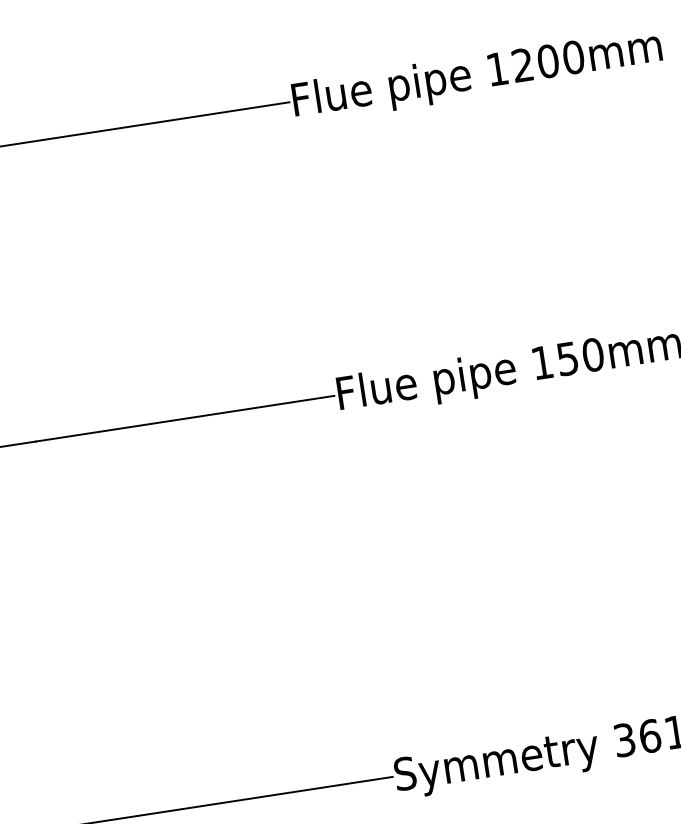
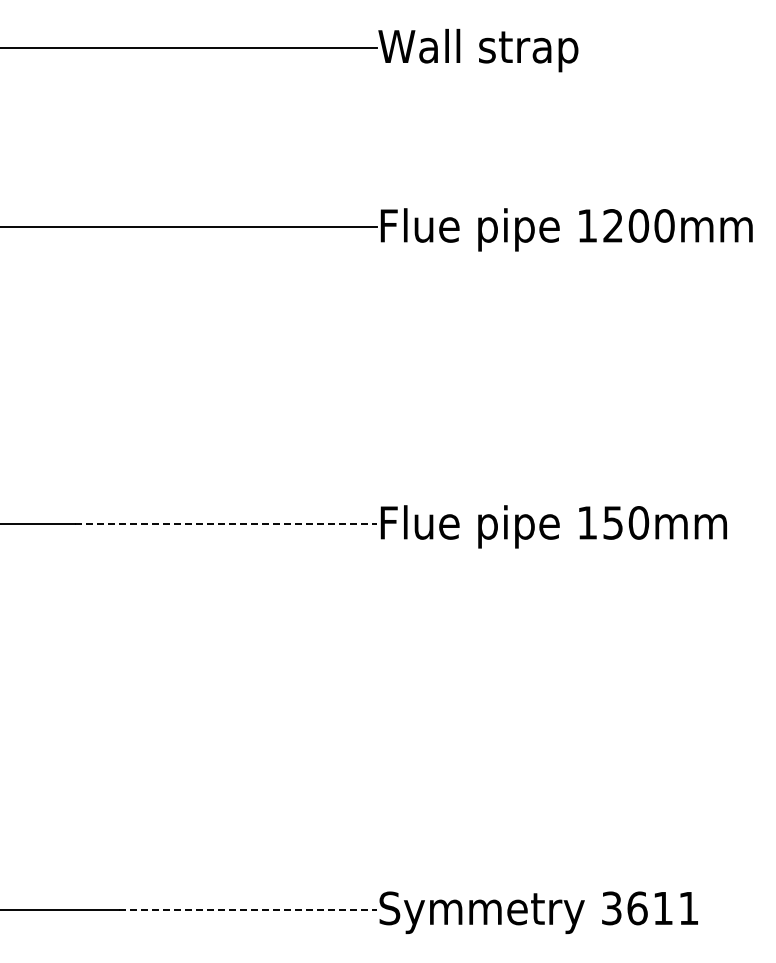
line: (184, 419) -> (225, 524), solid -> dashed
line: (265, 796) -> (248, 909), solid -> dashed

